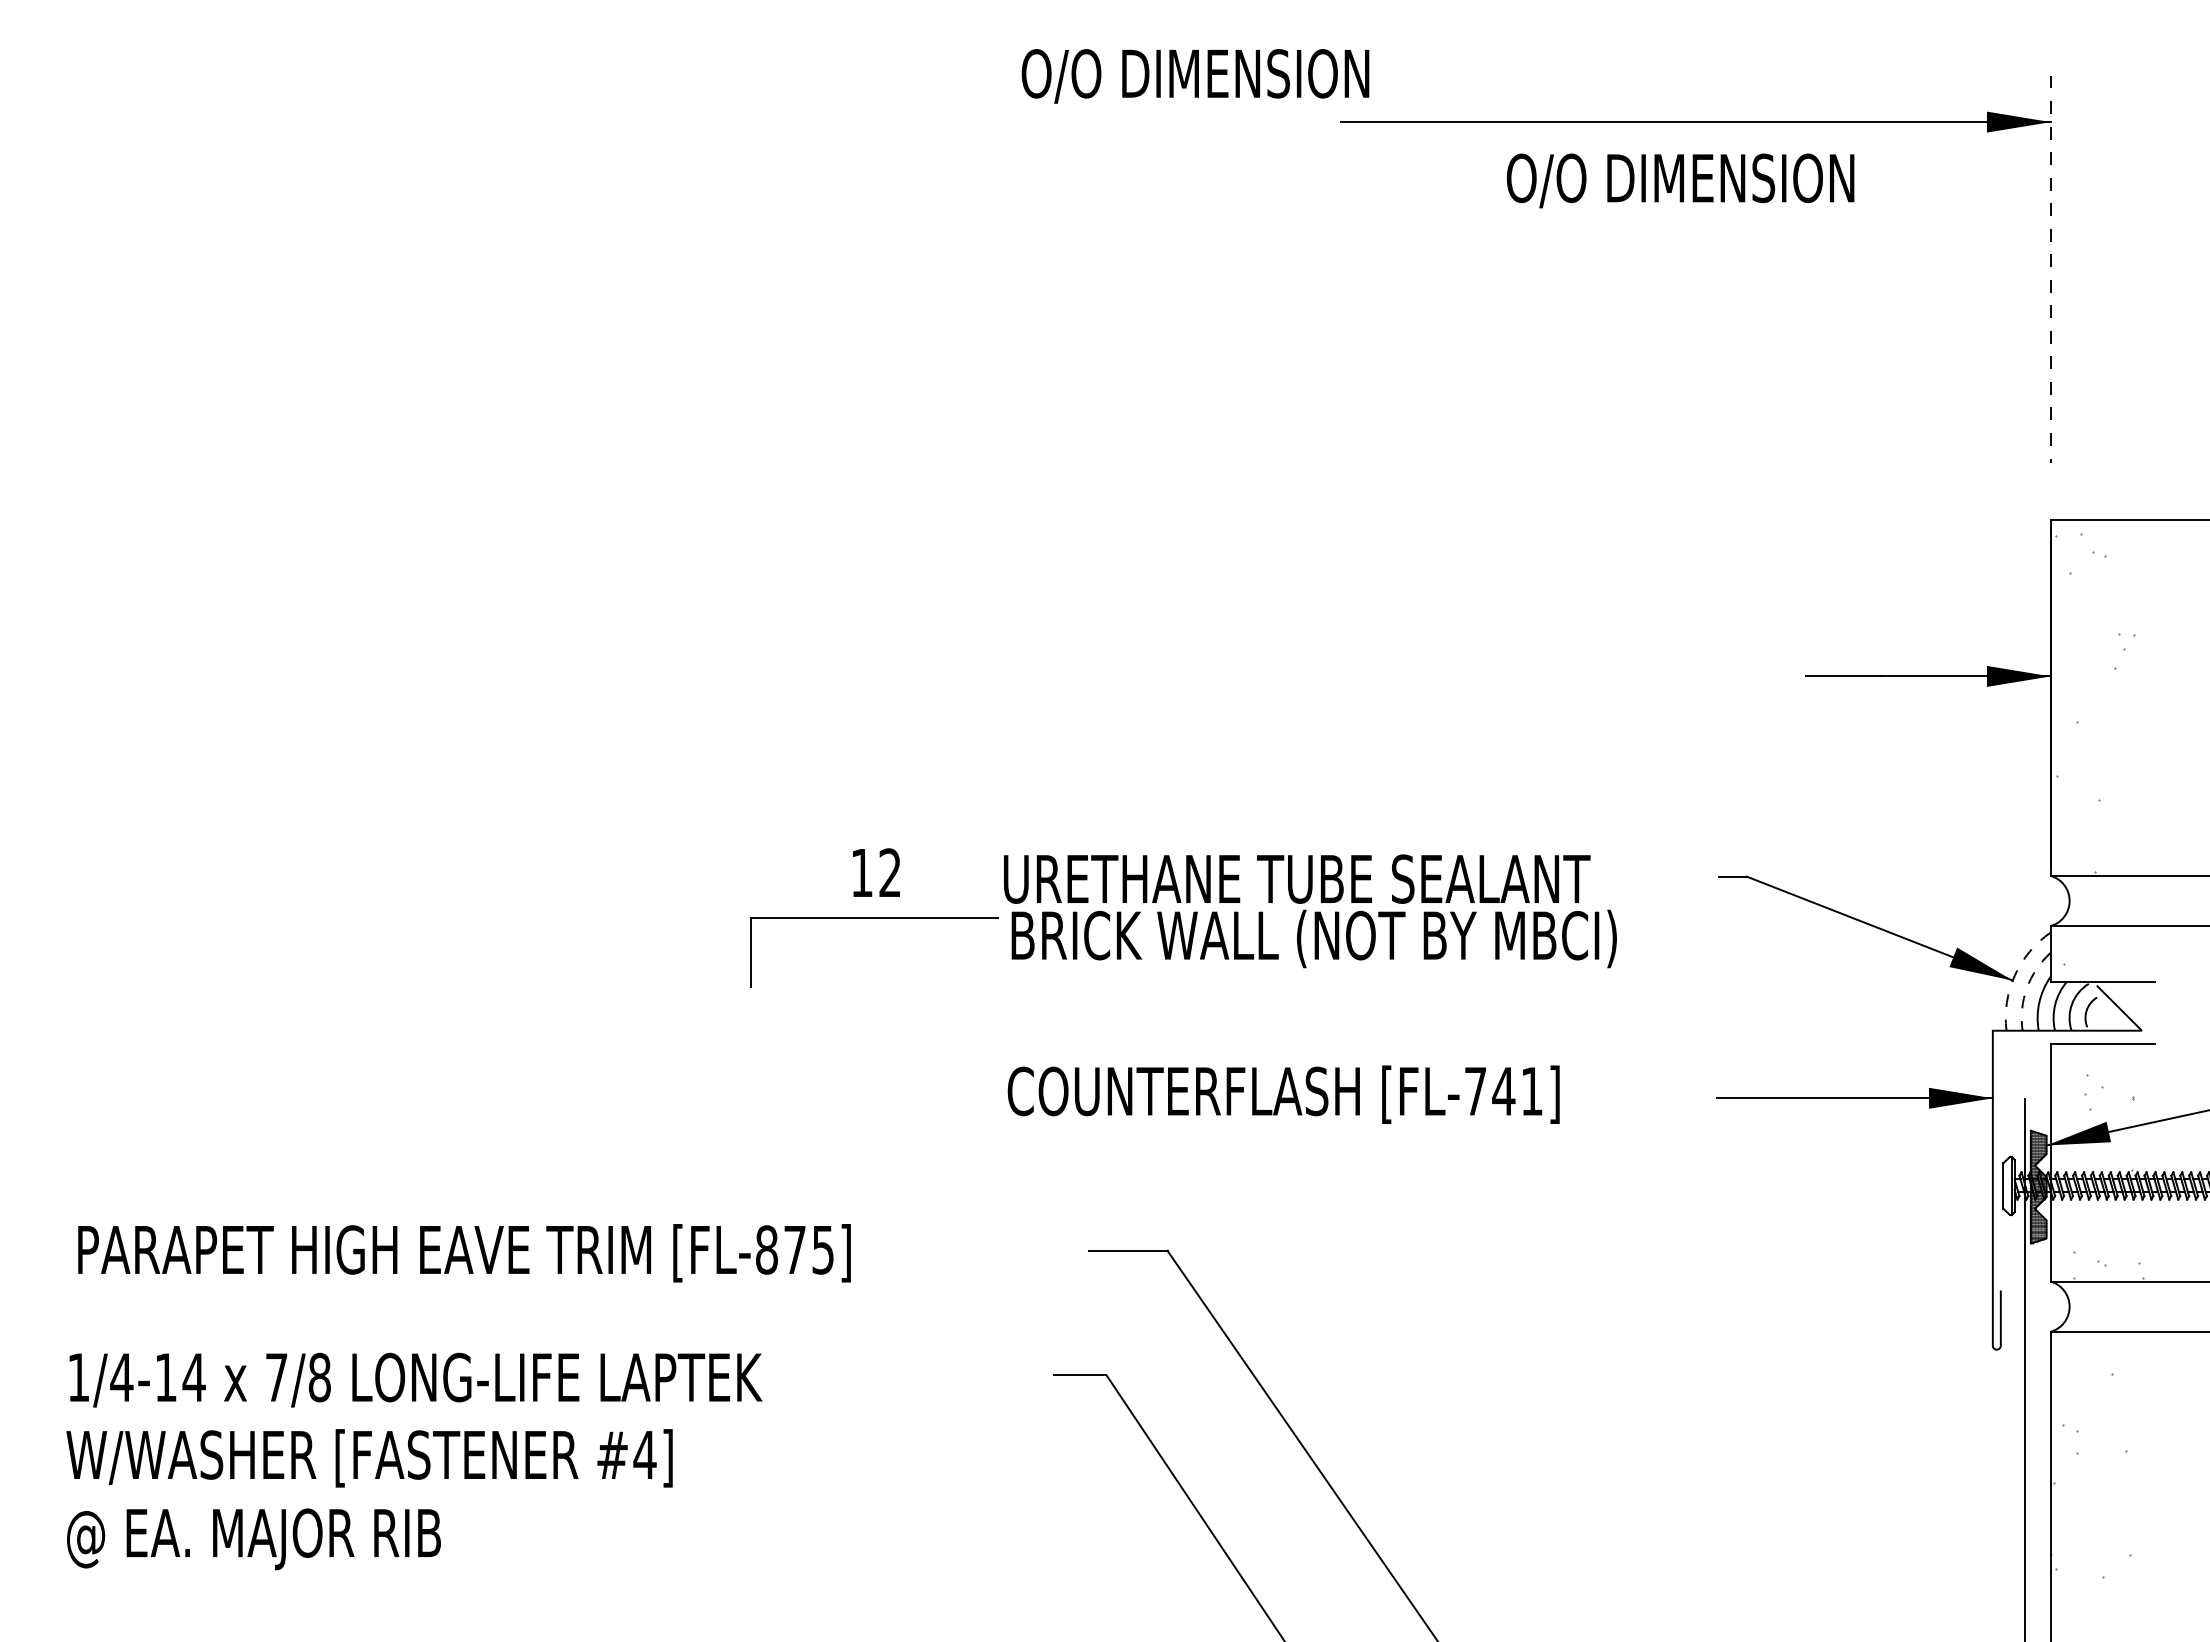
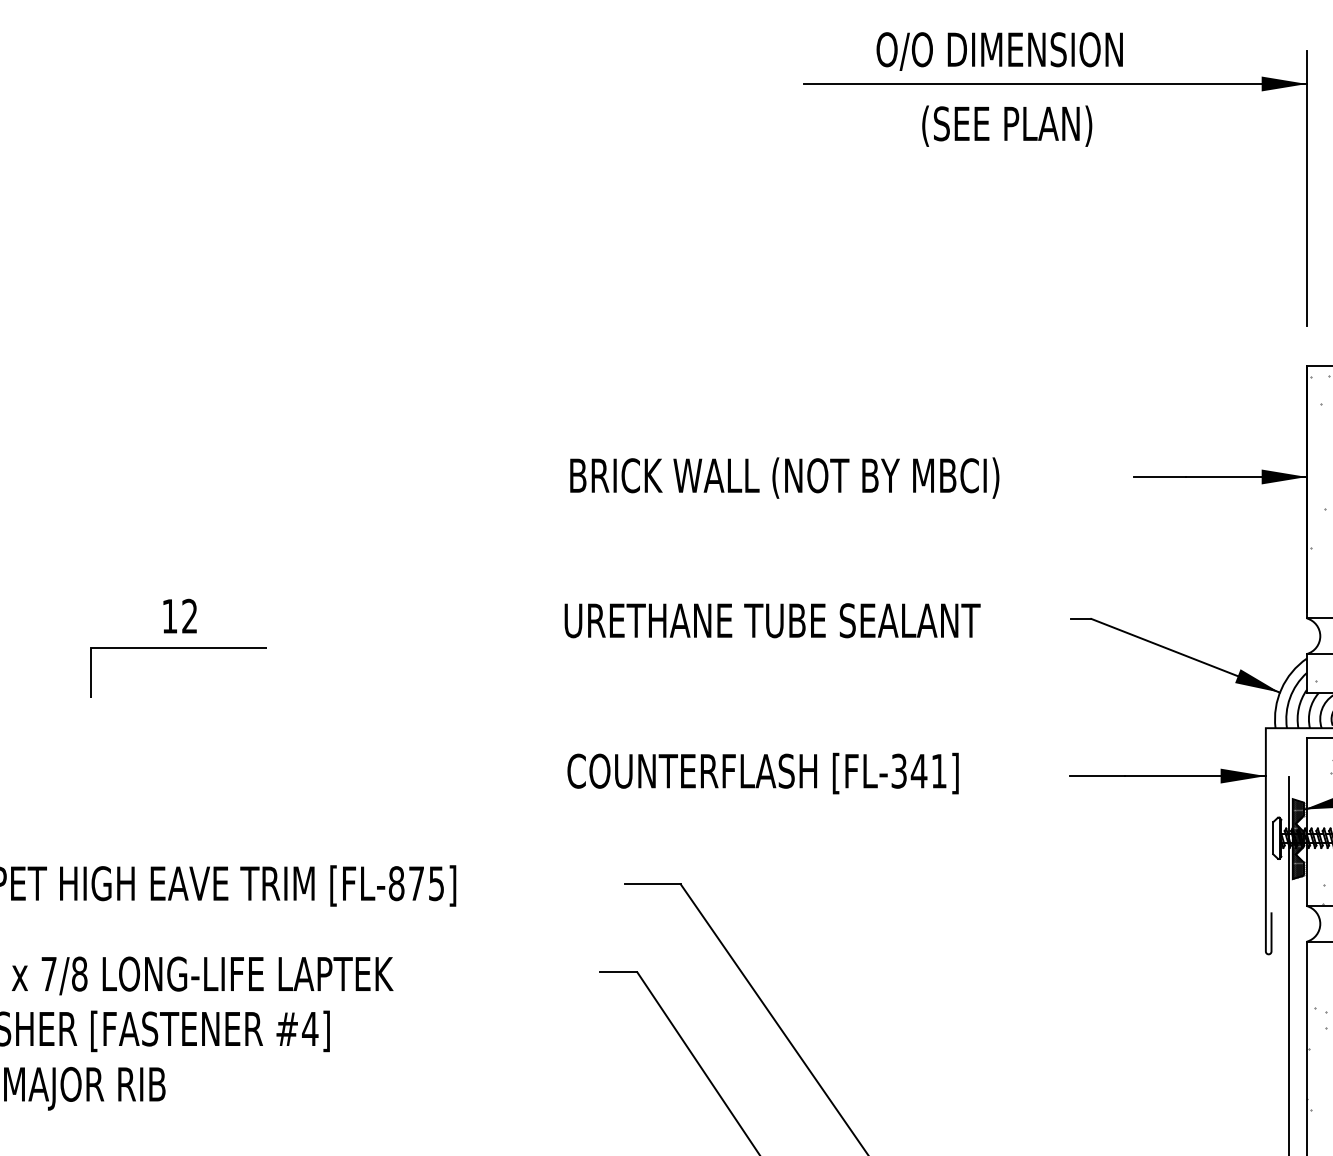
text: (1195, 76) -> (999, 51), moved
text: (1680, 181) -> (1044, 126), O/O DIMENSION -> (SEE PLAN)
line: (2050, 269) -> (1306, 188), dashed -> solid
part: (874, 917) -> (178, 647), moved
text: (1313, 938) -> (784, 477), moved
arc: (2014, 975) -> (1281, 689), dashed -> solid
arc: (2026, 988) -> (1289, 698), dashed -> solid
text: (1475, 1091) -> (899, 771), [FL-741] -> [FL-341]

